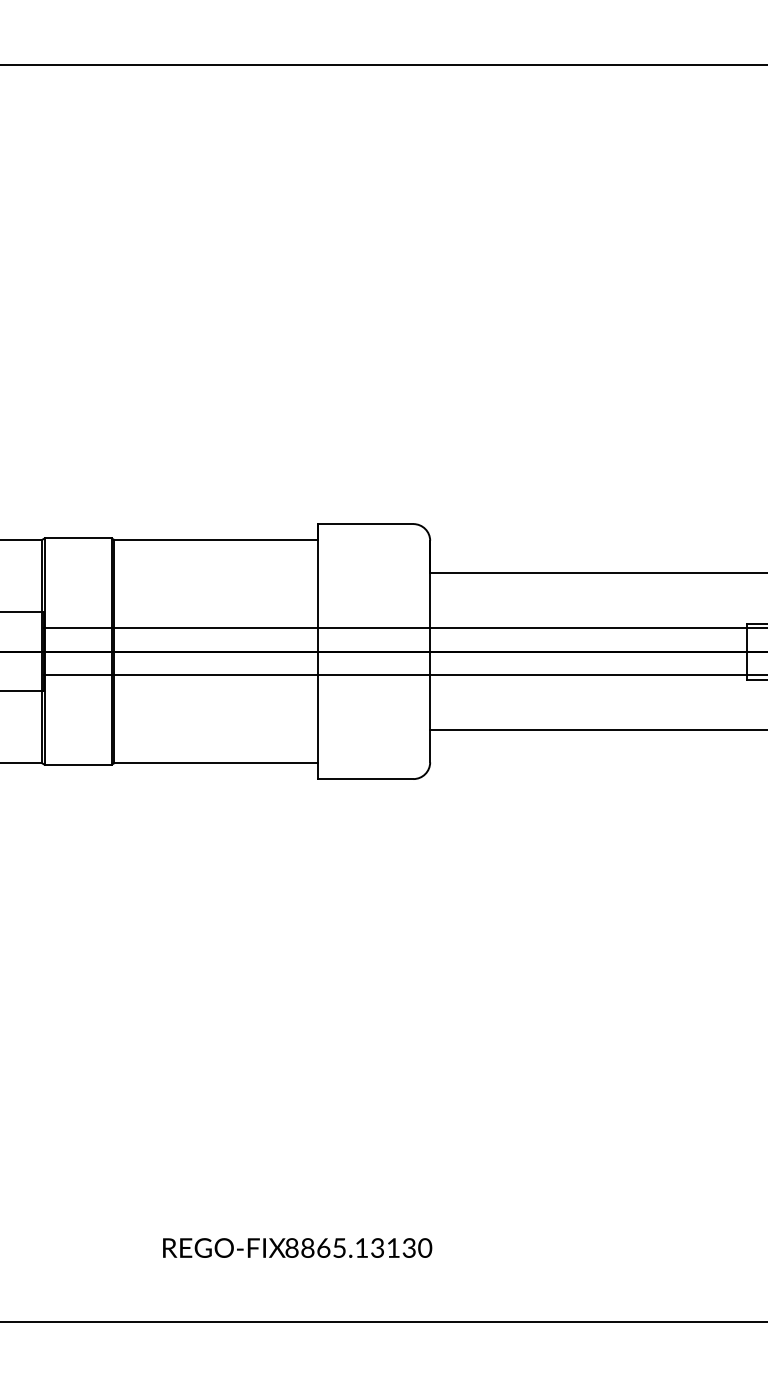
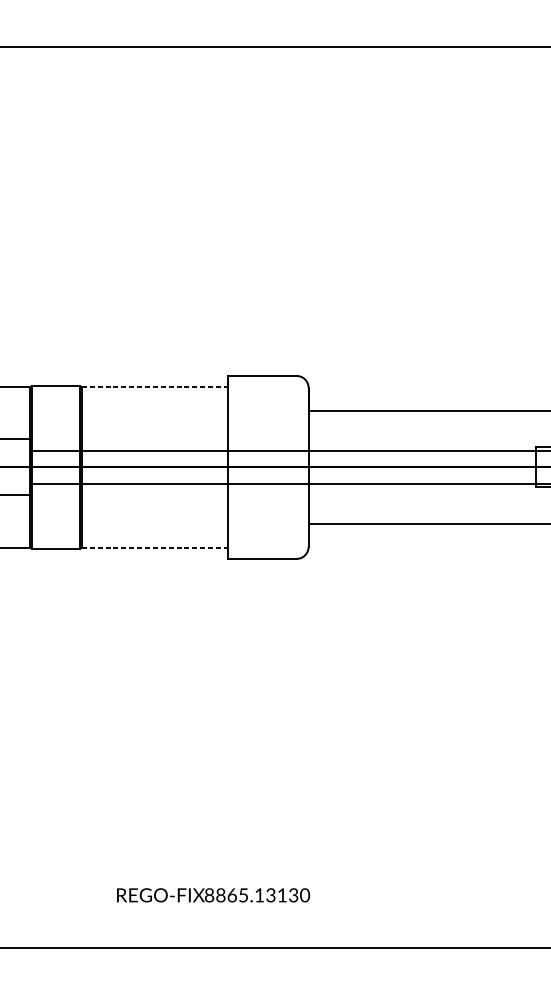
line: (216, 539) -> (155, 387), solid -> dashed
line: (216, 763) -> (155, 547), solid -> dashed

